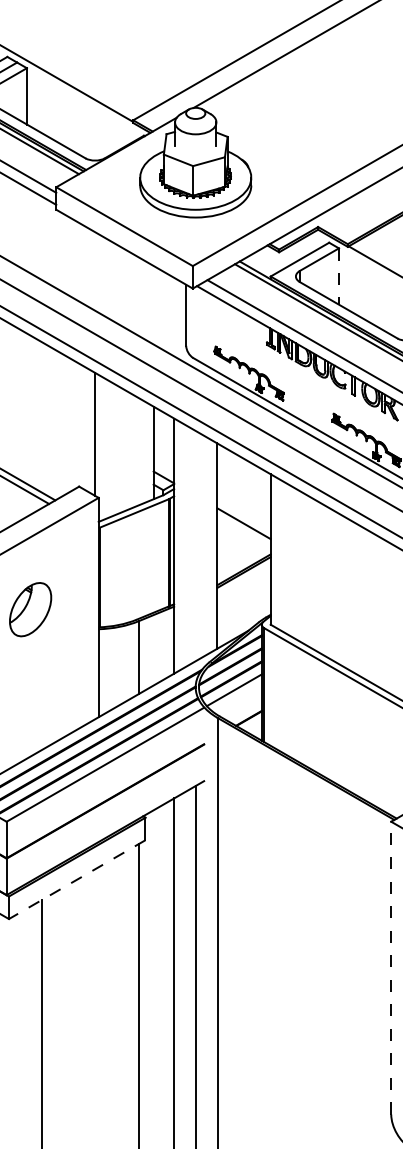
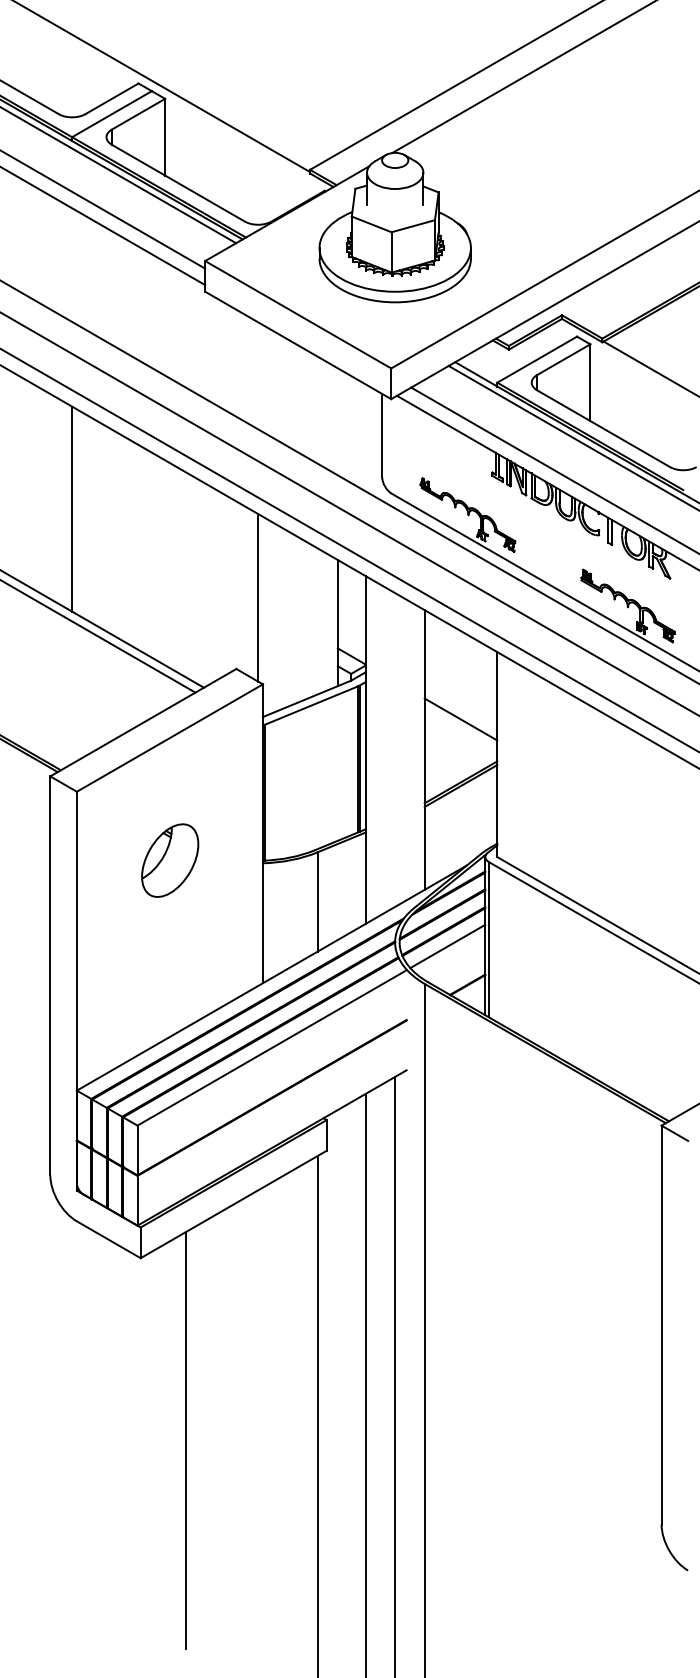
line: (339, 277) -> (590, 383), dashed -> solid
part: (30, 609) -> (170, 860), moved
line: (77, 879) -> (233, 1204), dashed -> solid
line: (391, 967) -> (661, 1324), dashed -> solid

